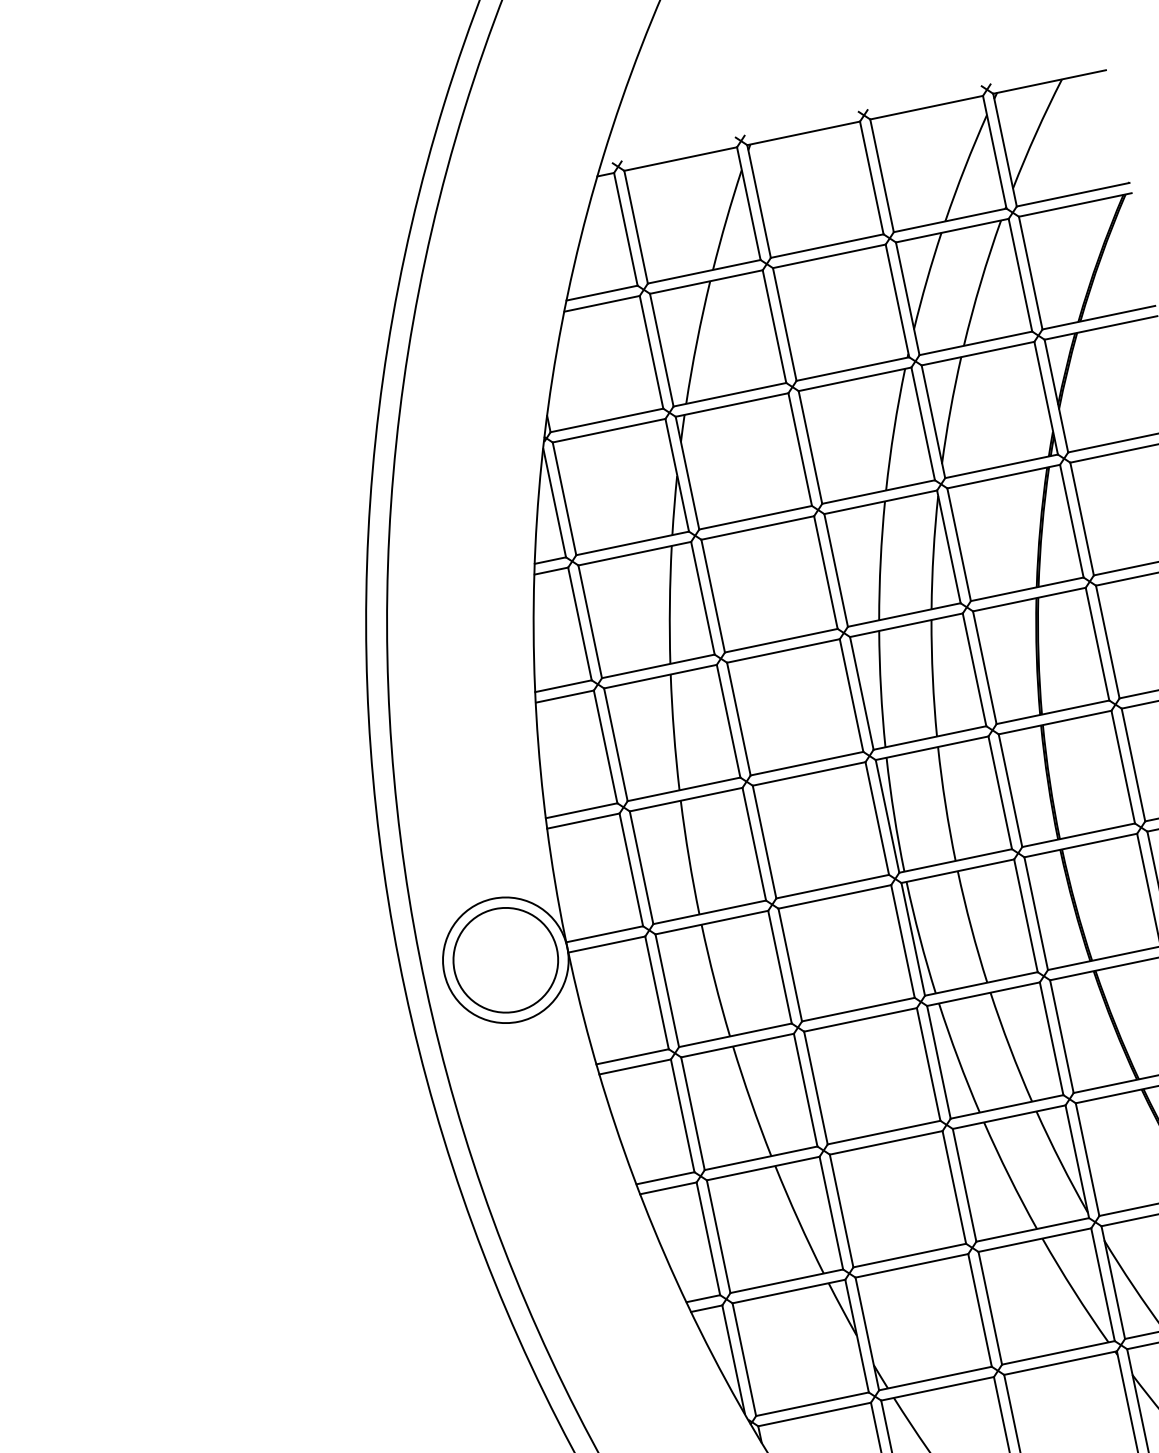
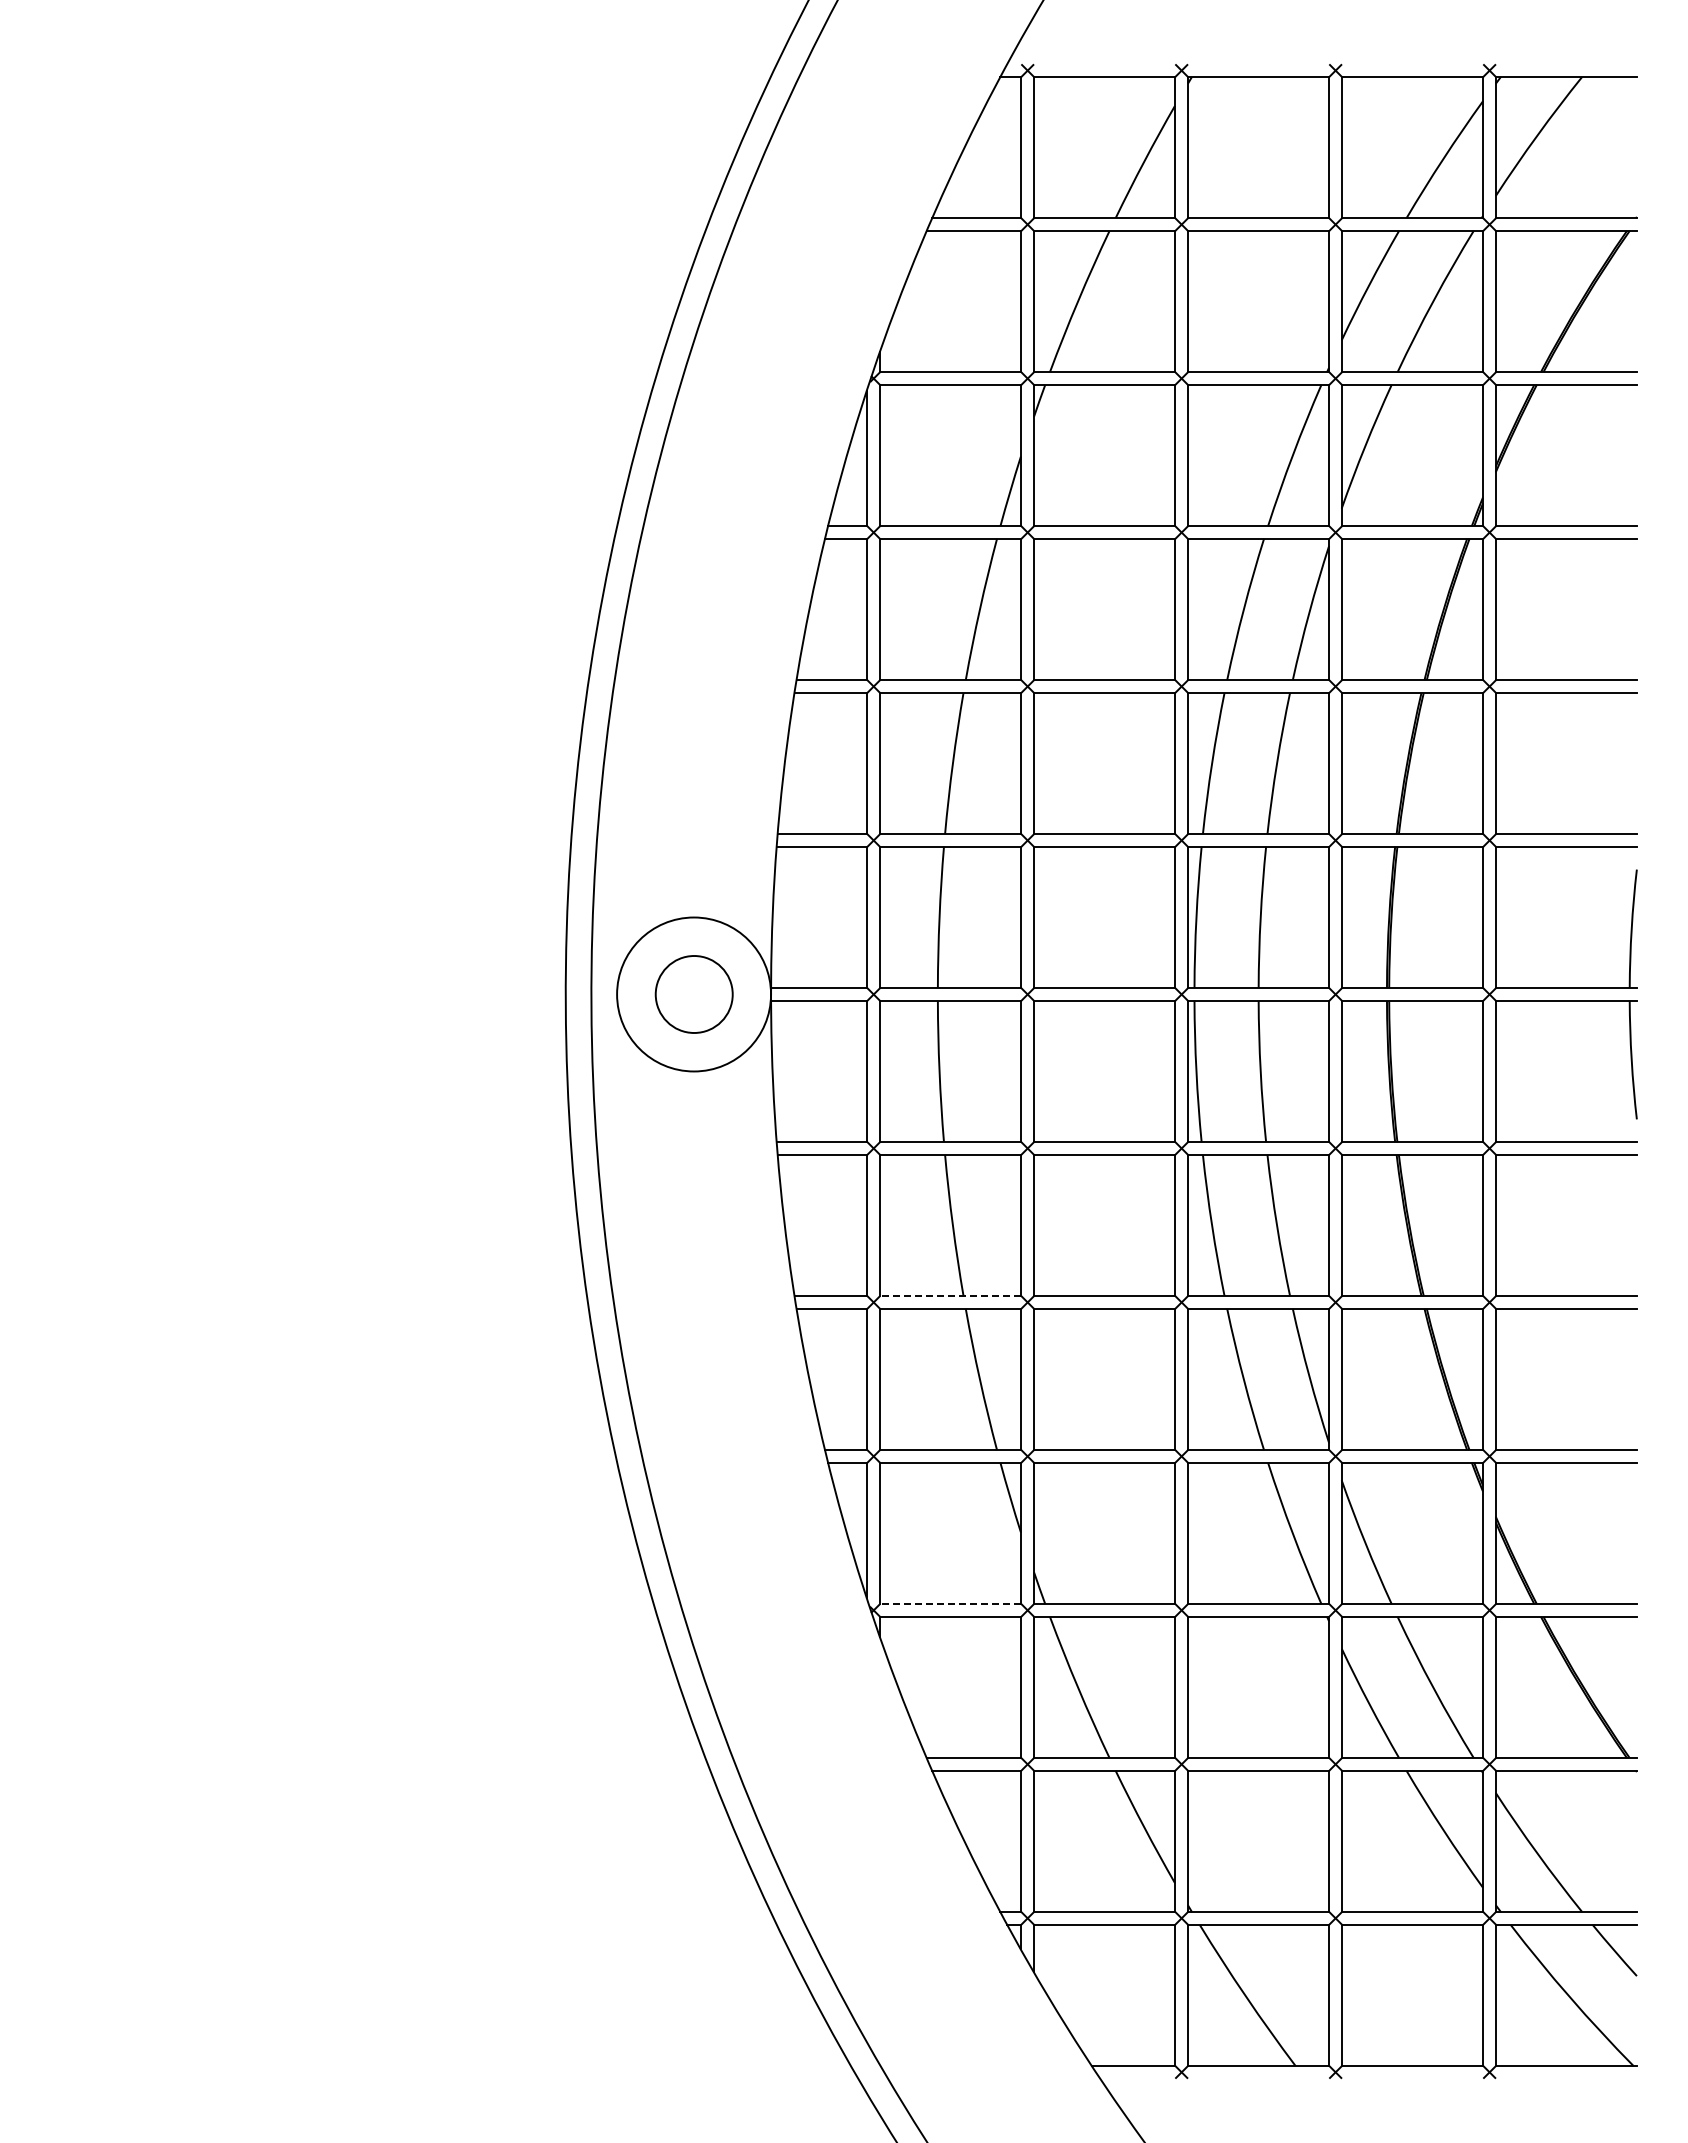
circle: (506, 960) -> (694, 994), size x0.6
line: (761, 1158) -> (950, 1296), solid -> dashed
line: (812, 1403) -> (950, 1603), solid -> dashed

